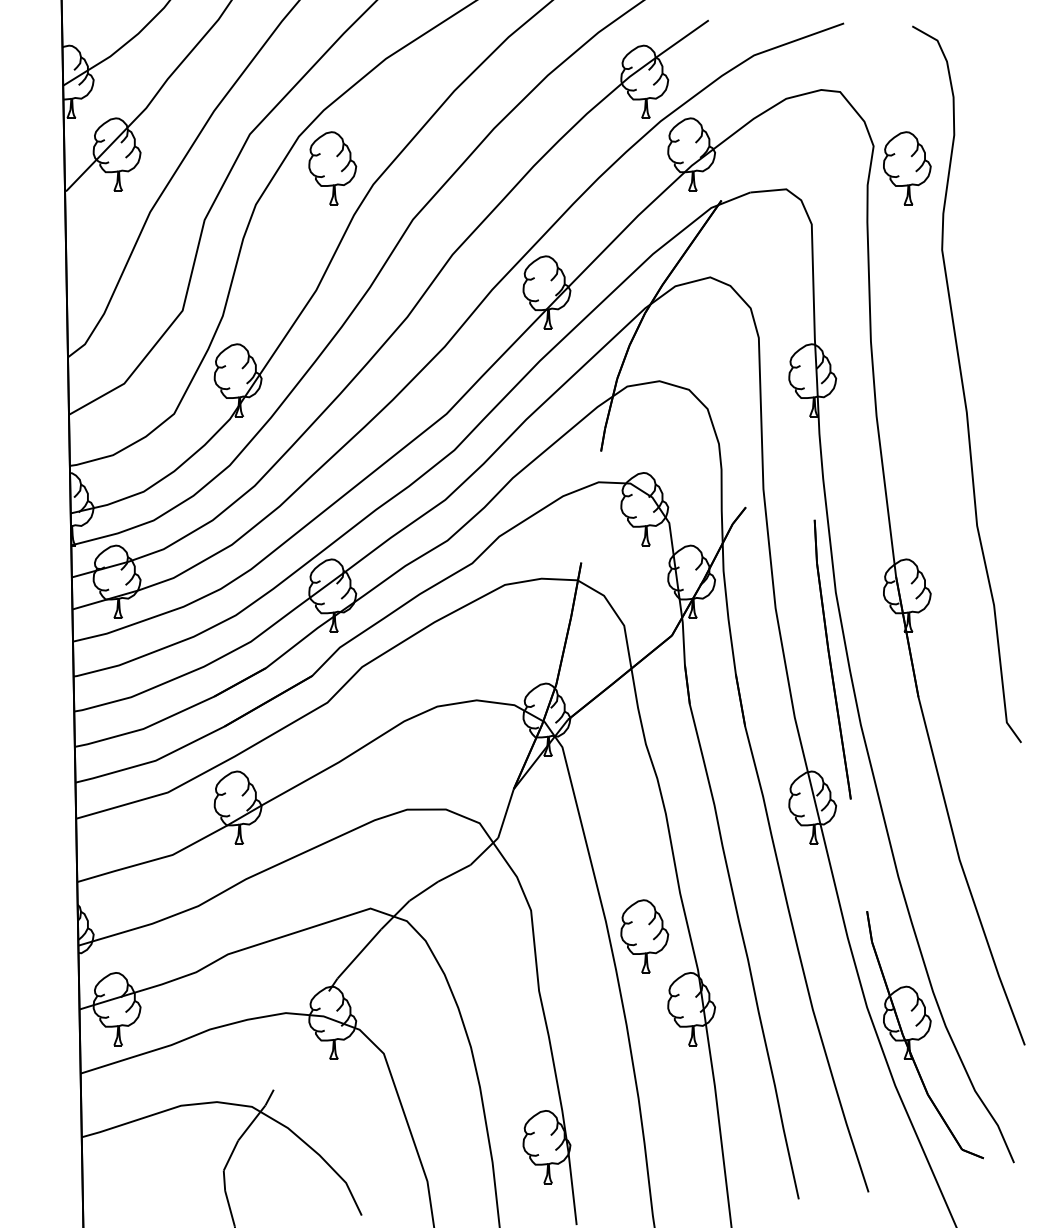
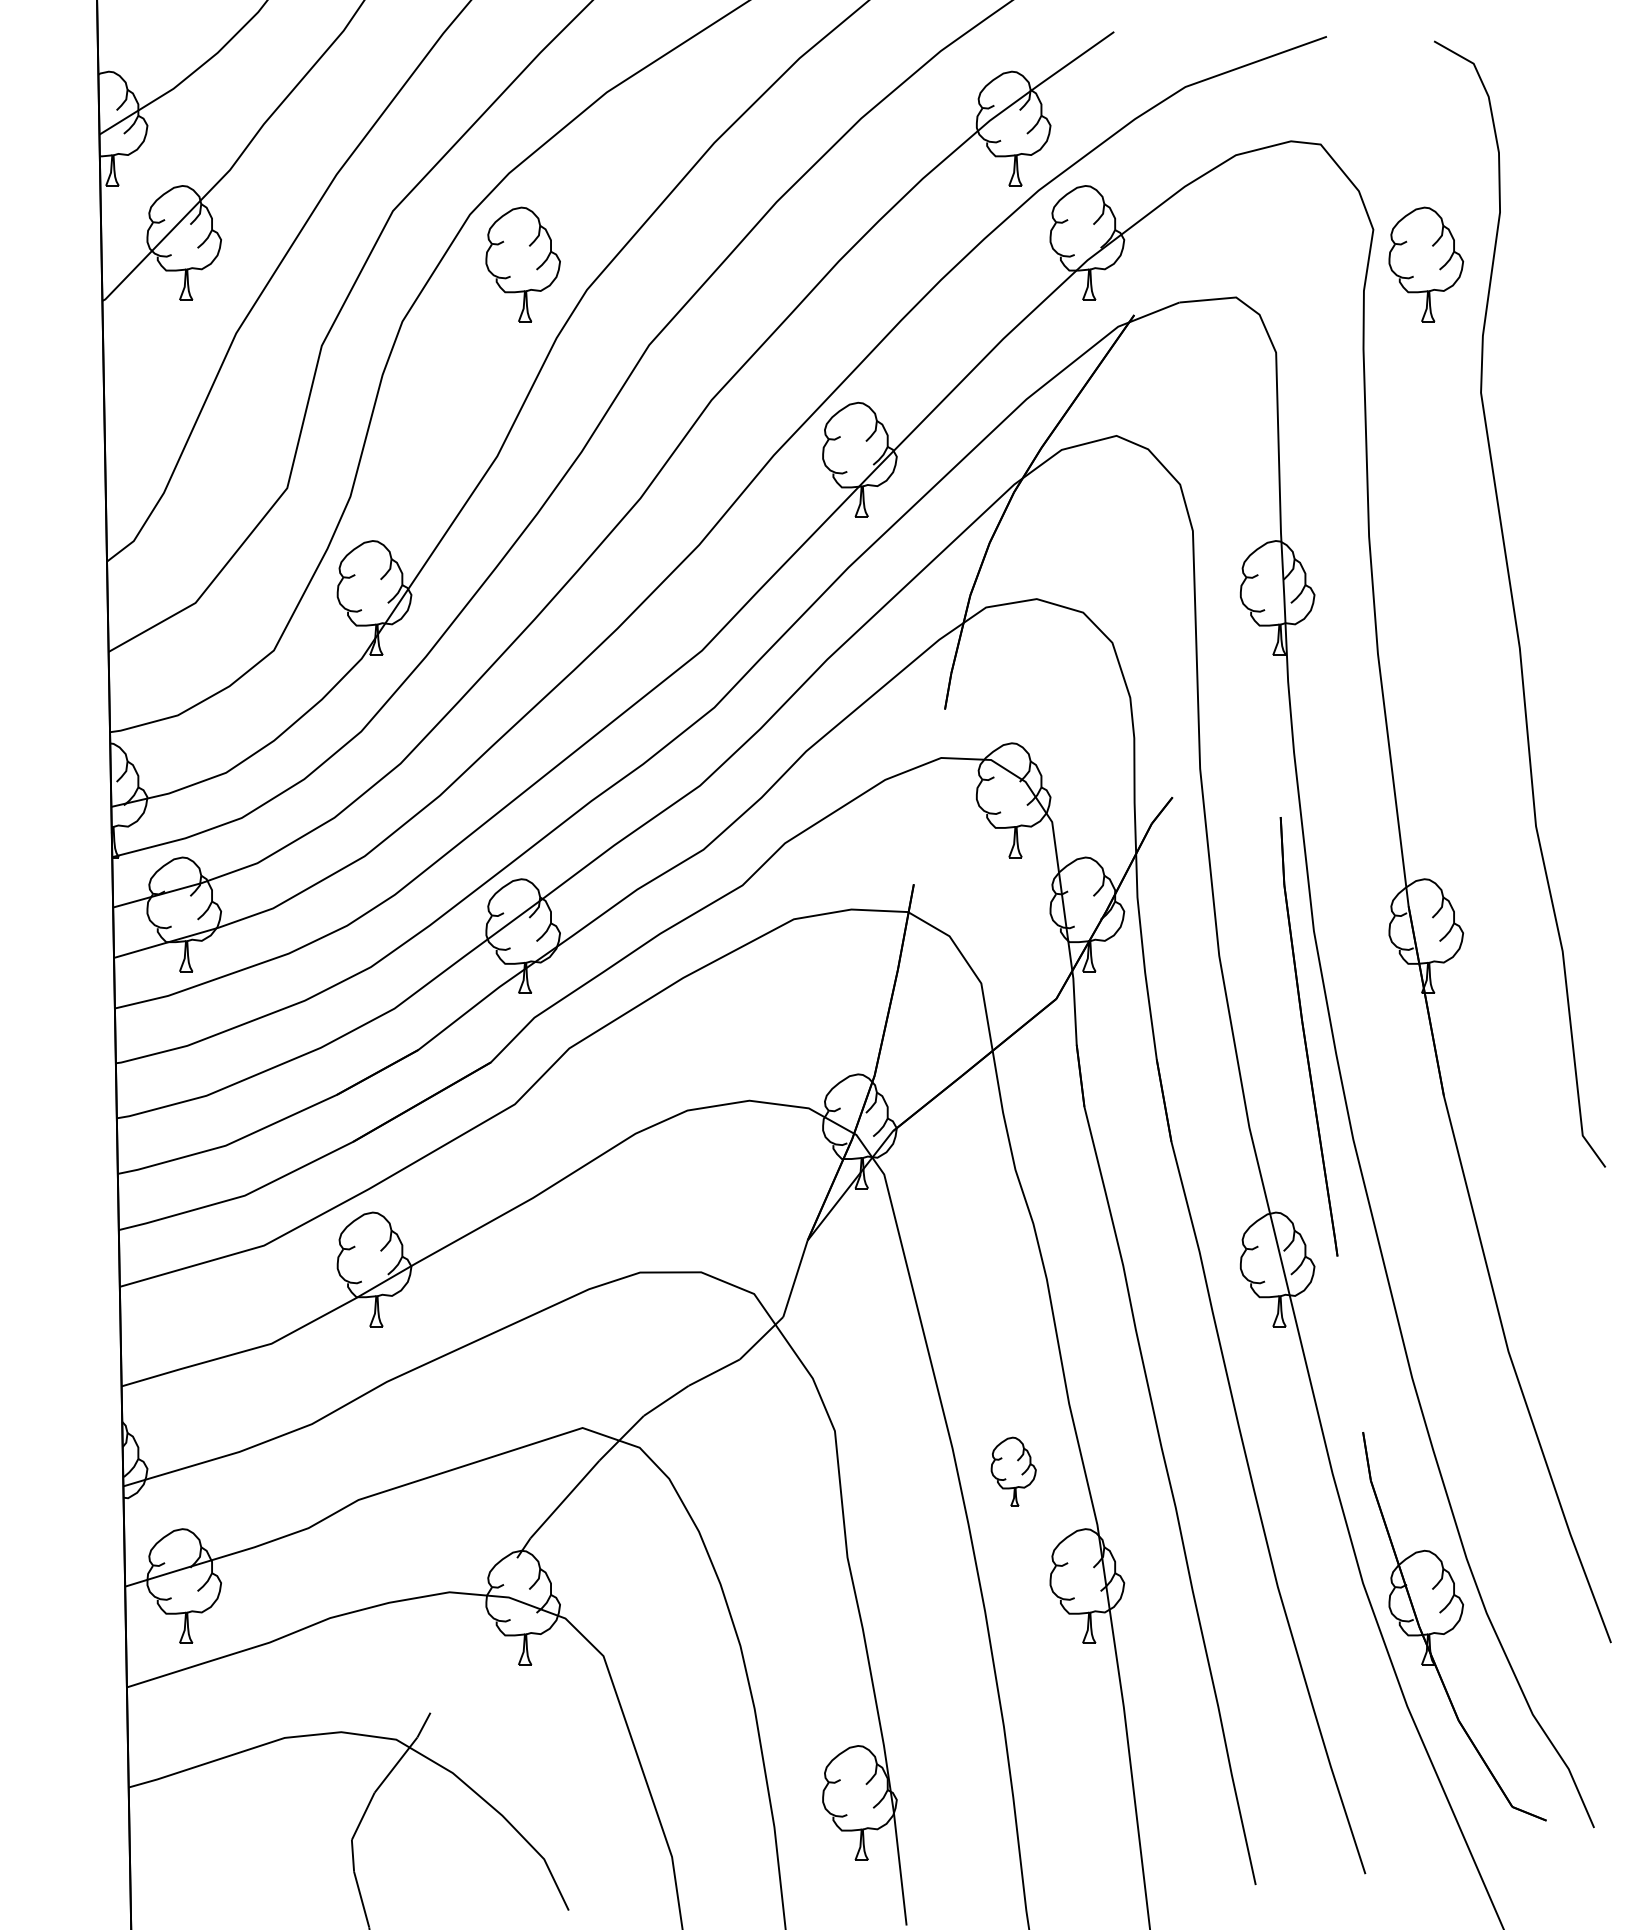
part: (644, 936) -> (1013, 1471), size x0.6

